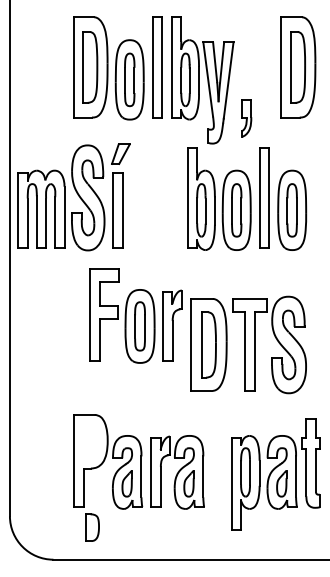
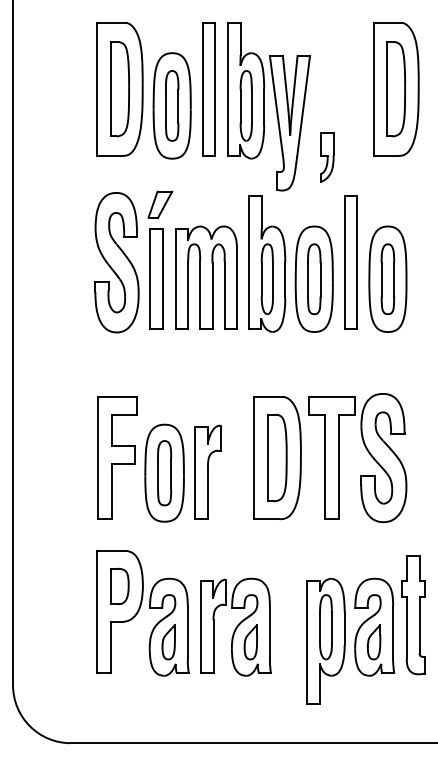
part: (41, 208) -> (206, 276), moved
part: (135, 315) -> (158, 458), moved
part: (92, 527) -> (120, 586), moved

